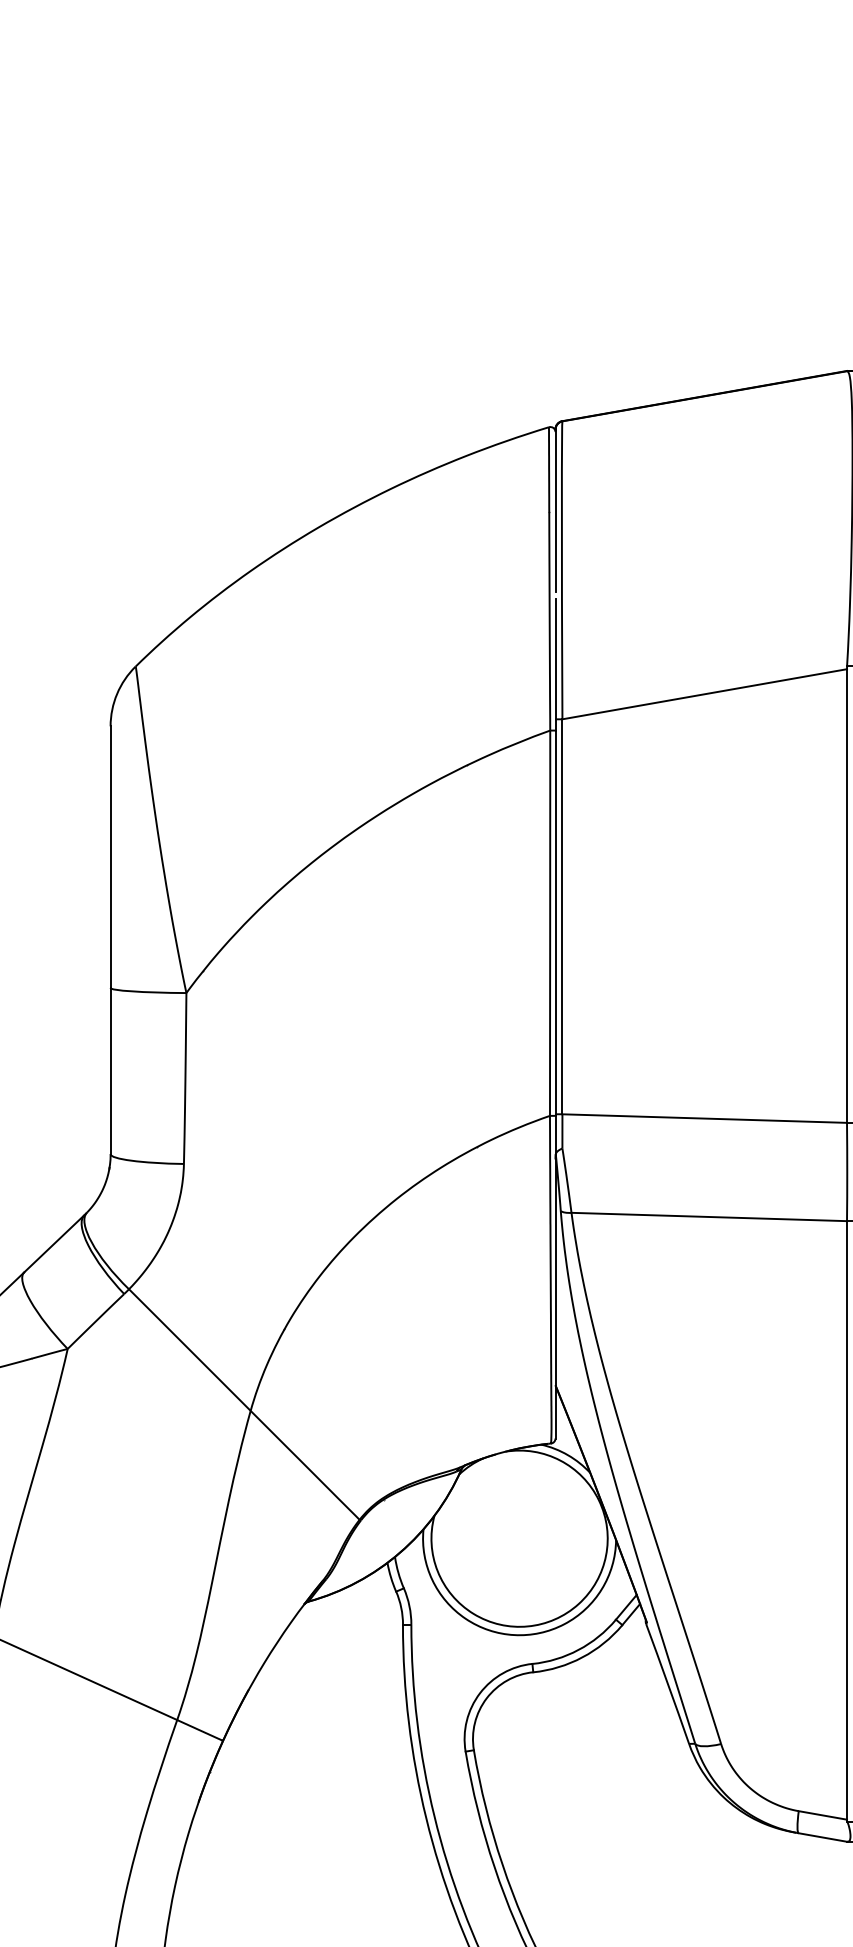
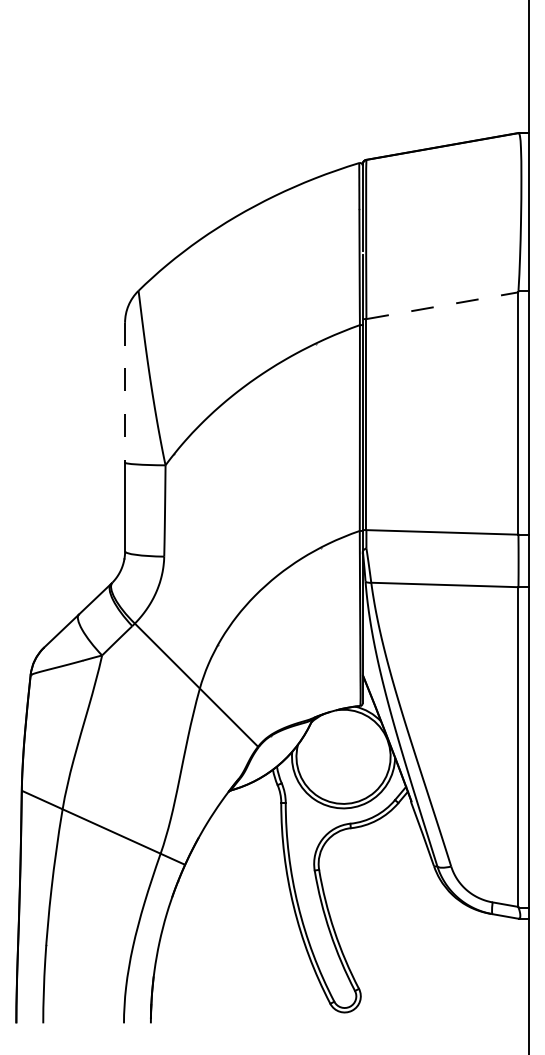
line: (704, 693) -> (442, 305), solid -> dashed
line: (111, 856) -> (125, 392), solid -> dashed

